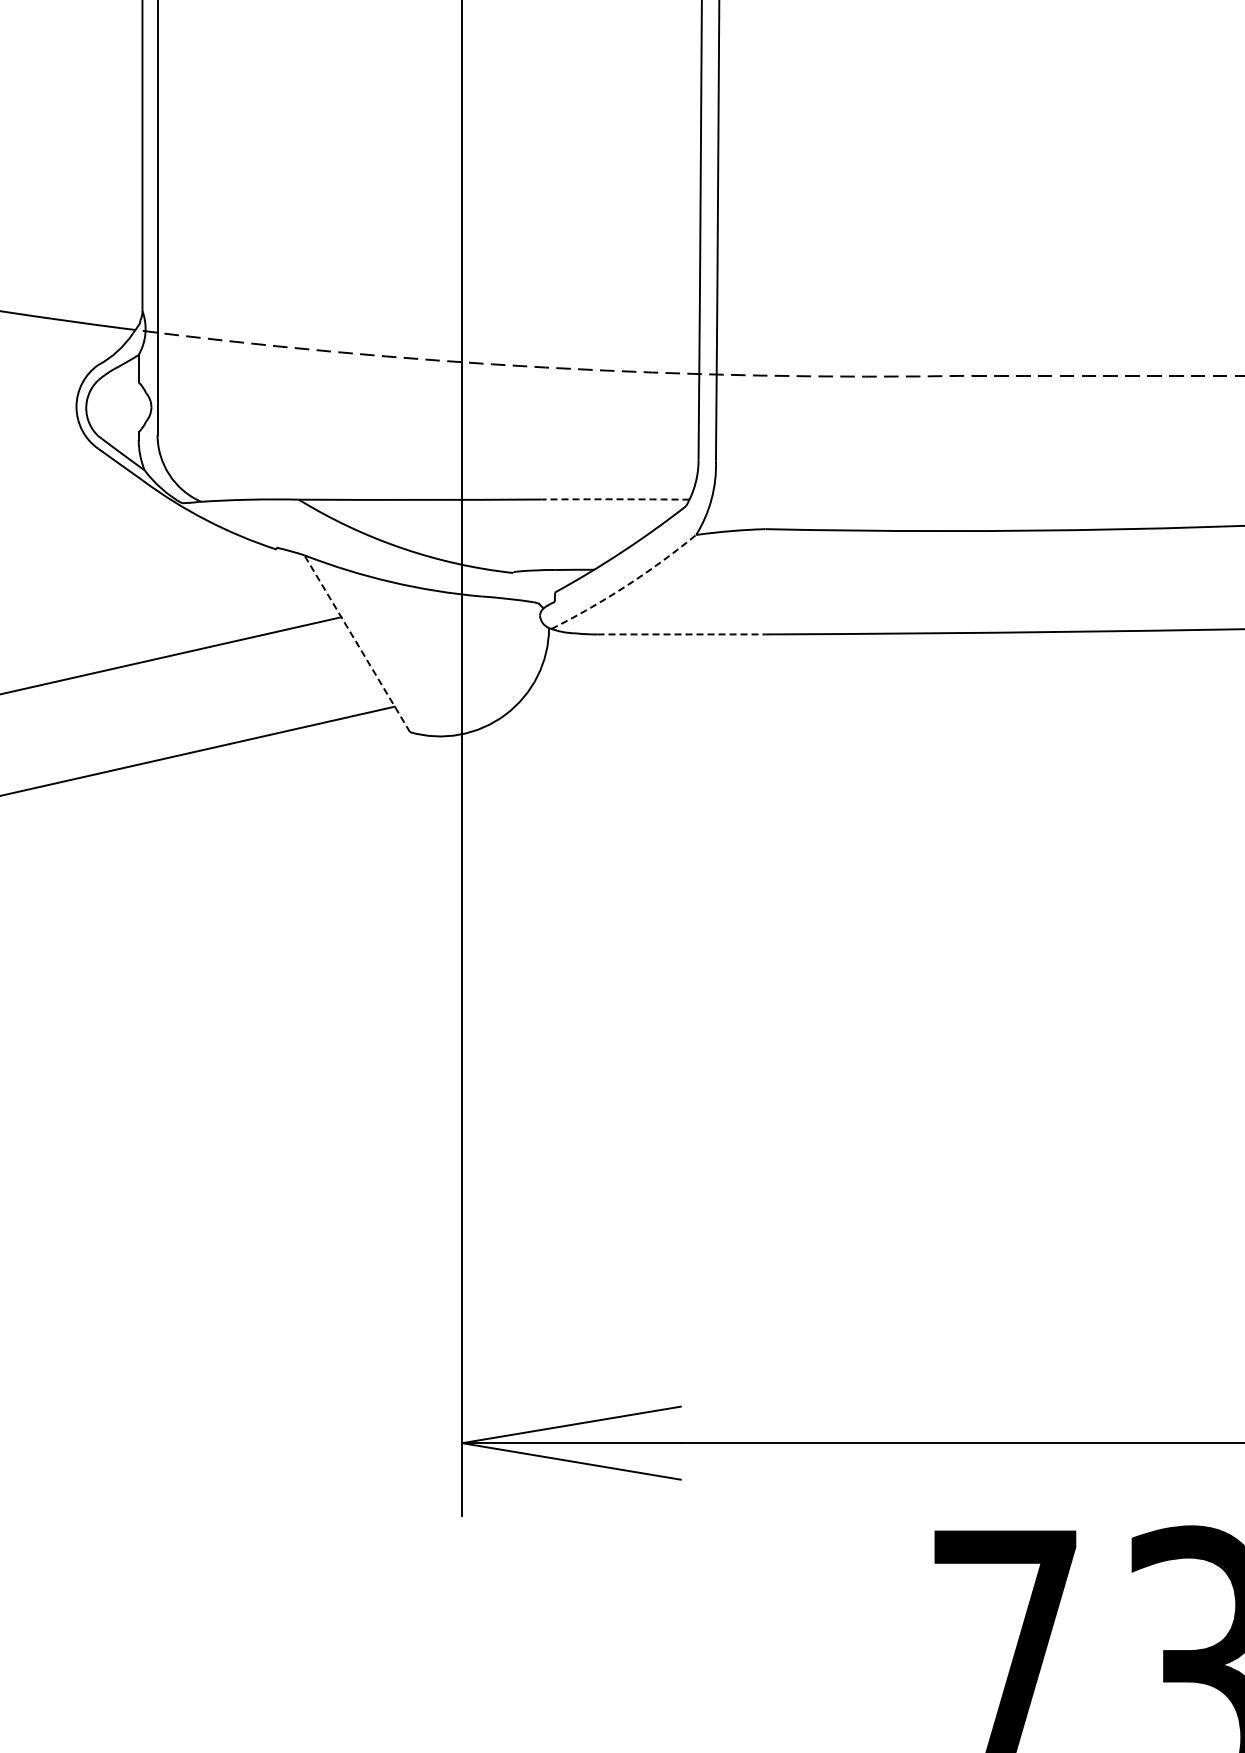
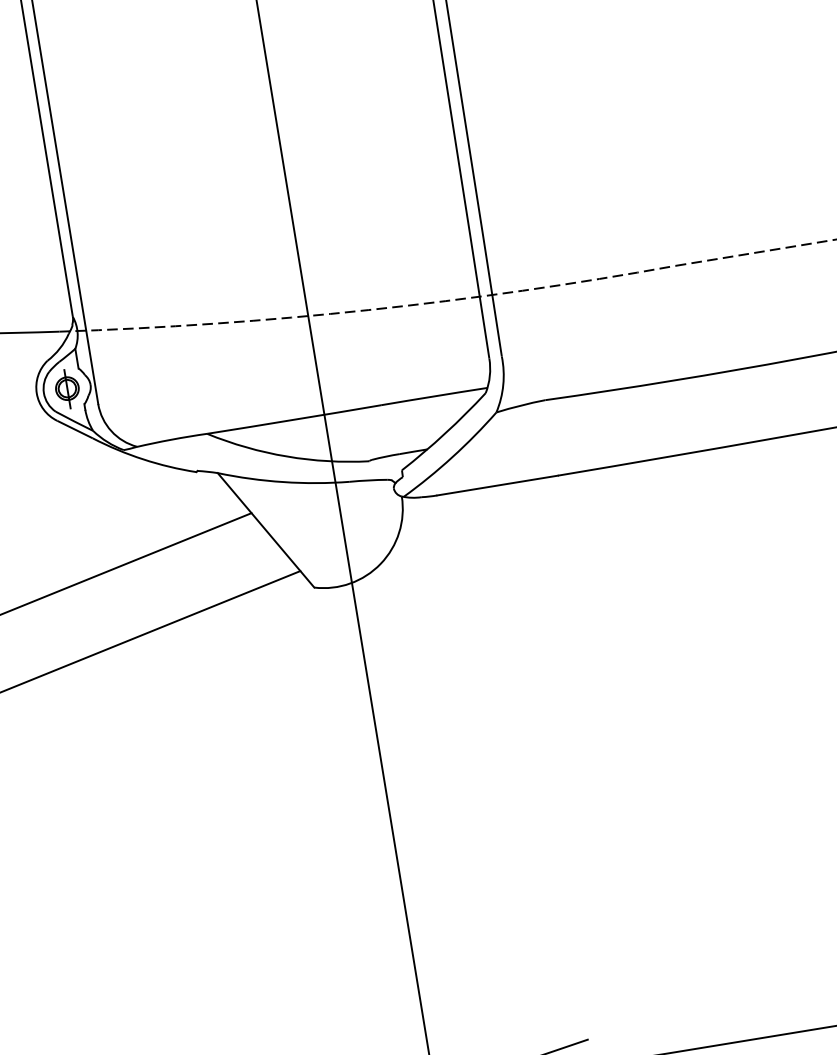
part: (118, 407) -> (66, 388), added
arc: (615, 499) -> (434, 396), dashed -> solid
arc: (626, 585) -> (452, 456), dashed -> solid
line: (681, 634) -> (497, 485), dashed -> solid
line: (356, 643) -> (265, 530), dashed -> solid

